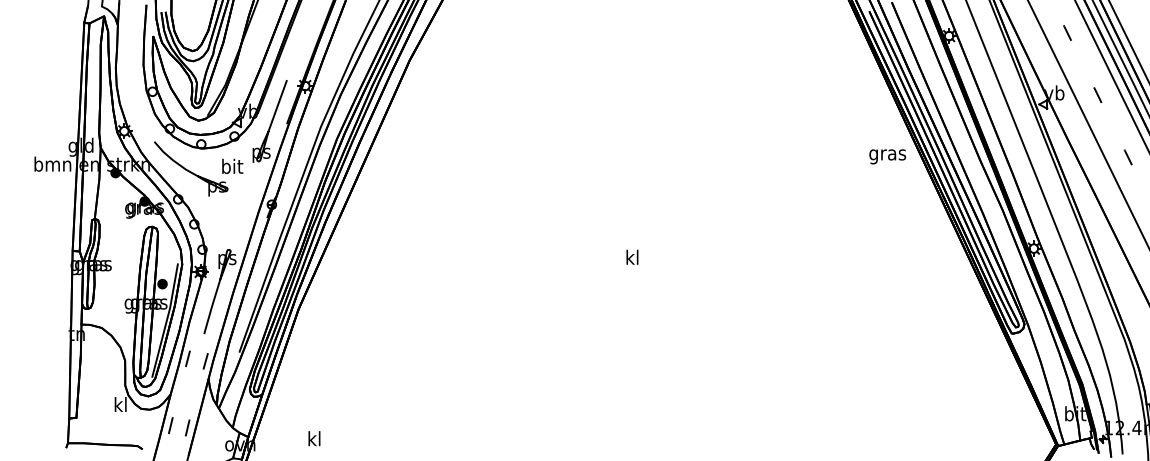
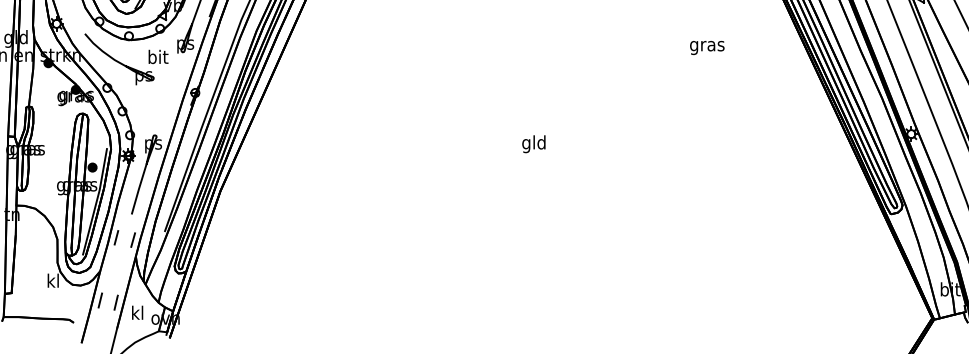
text: (887, 156) -> (707, 47), moved
text: (631, 258) -> (533, 143), kl -> gld
text: (314, 438) -> (137, 312), moved

